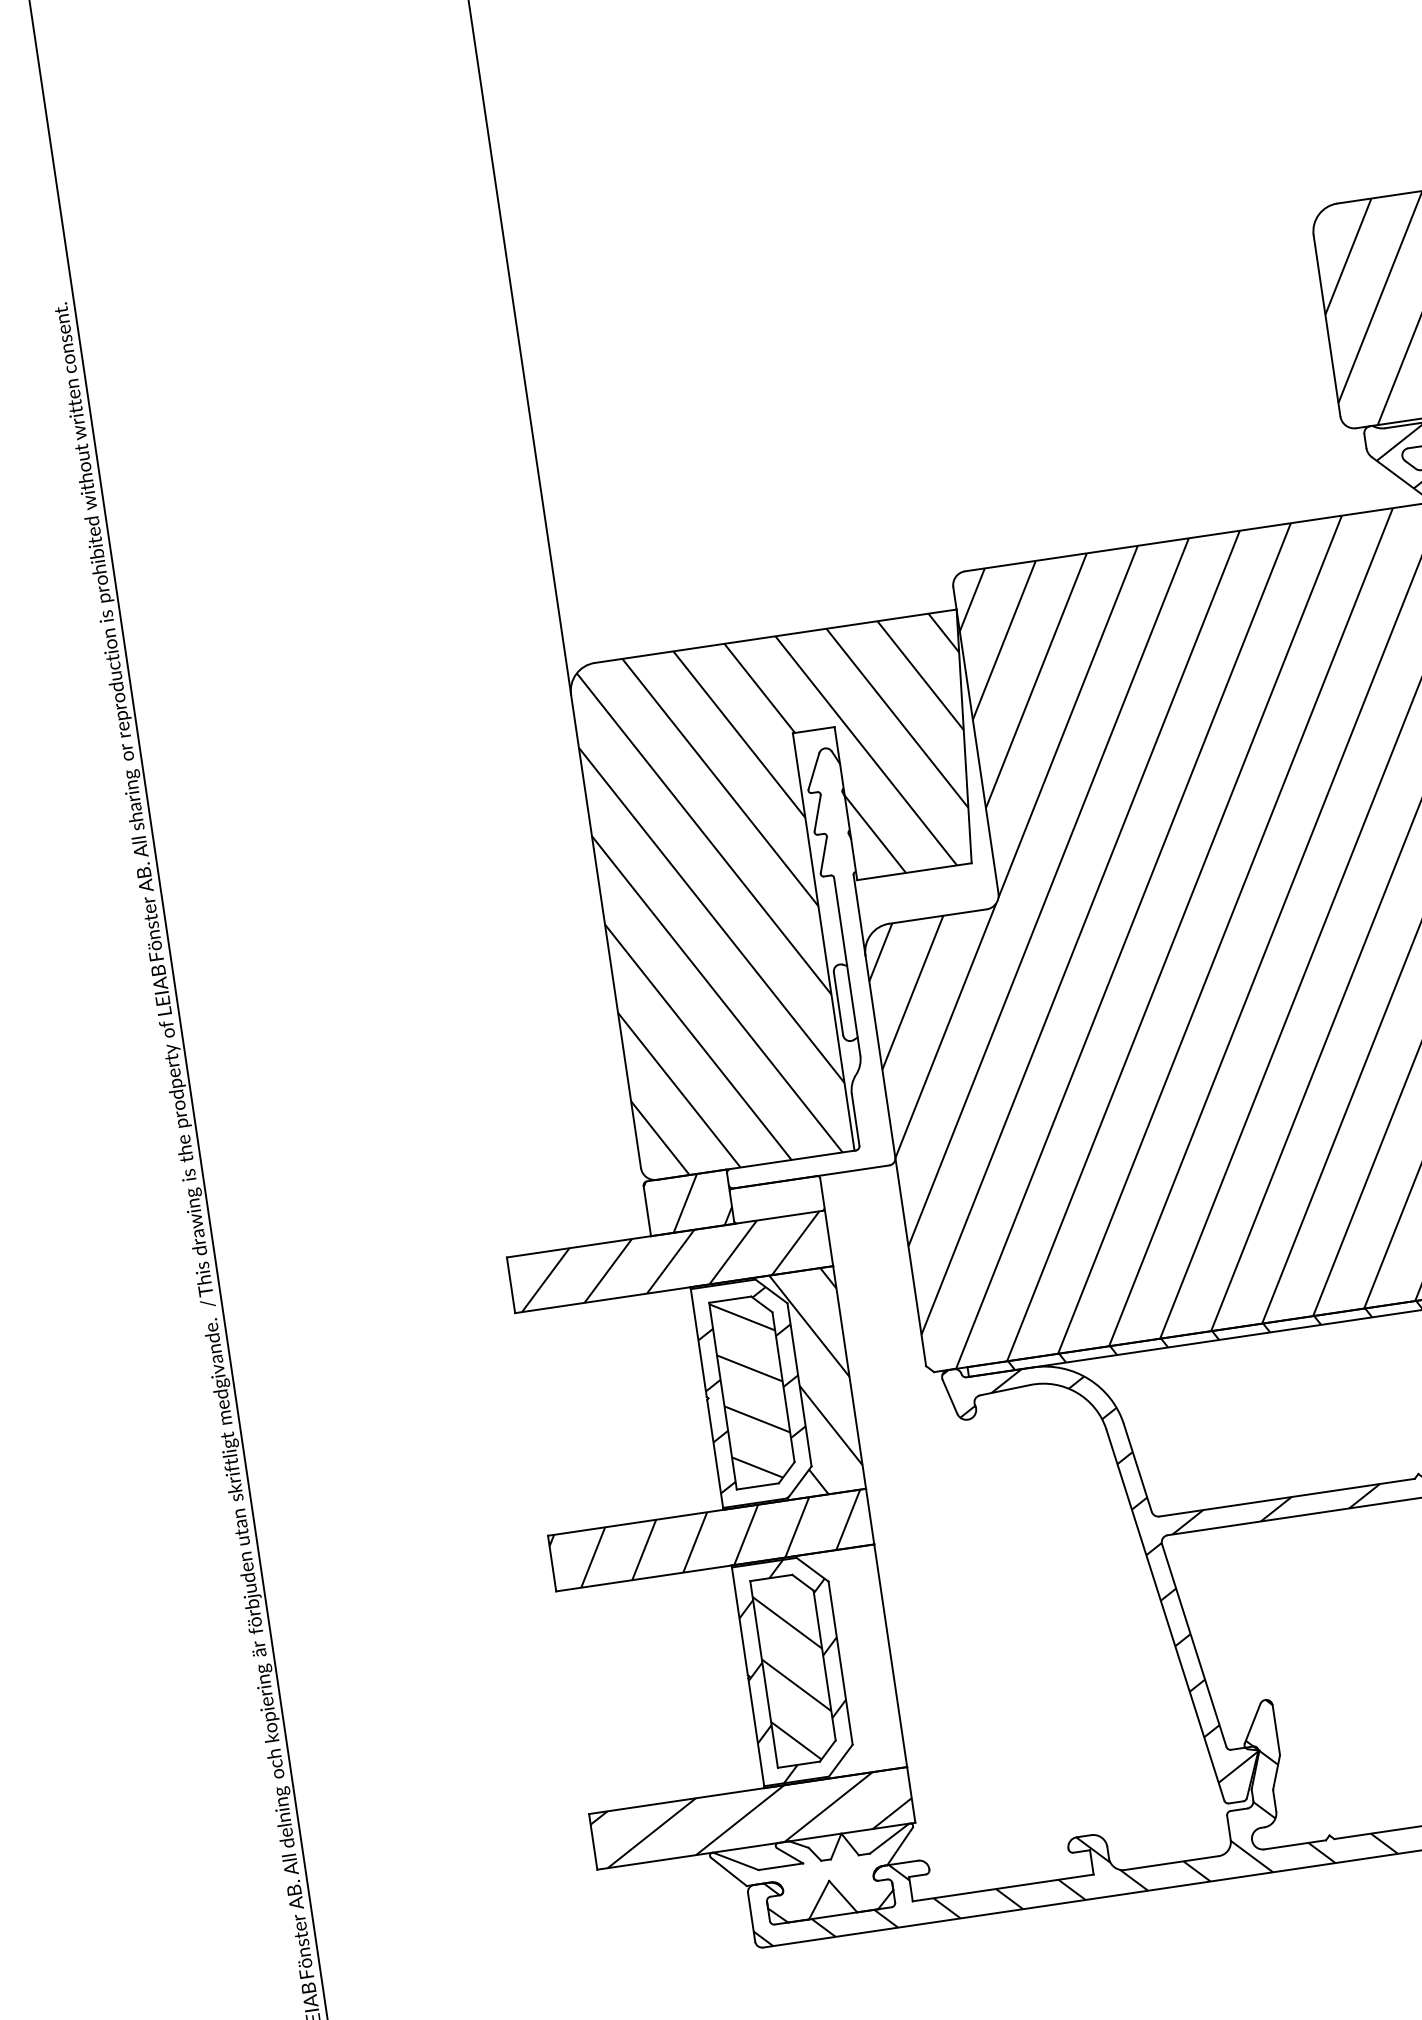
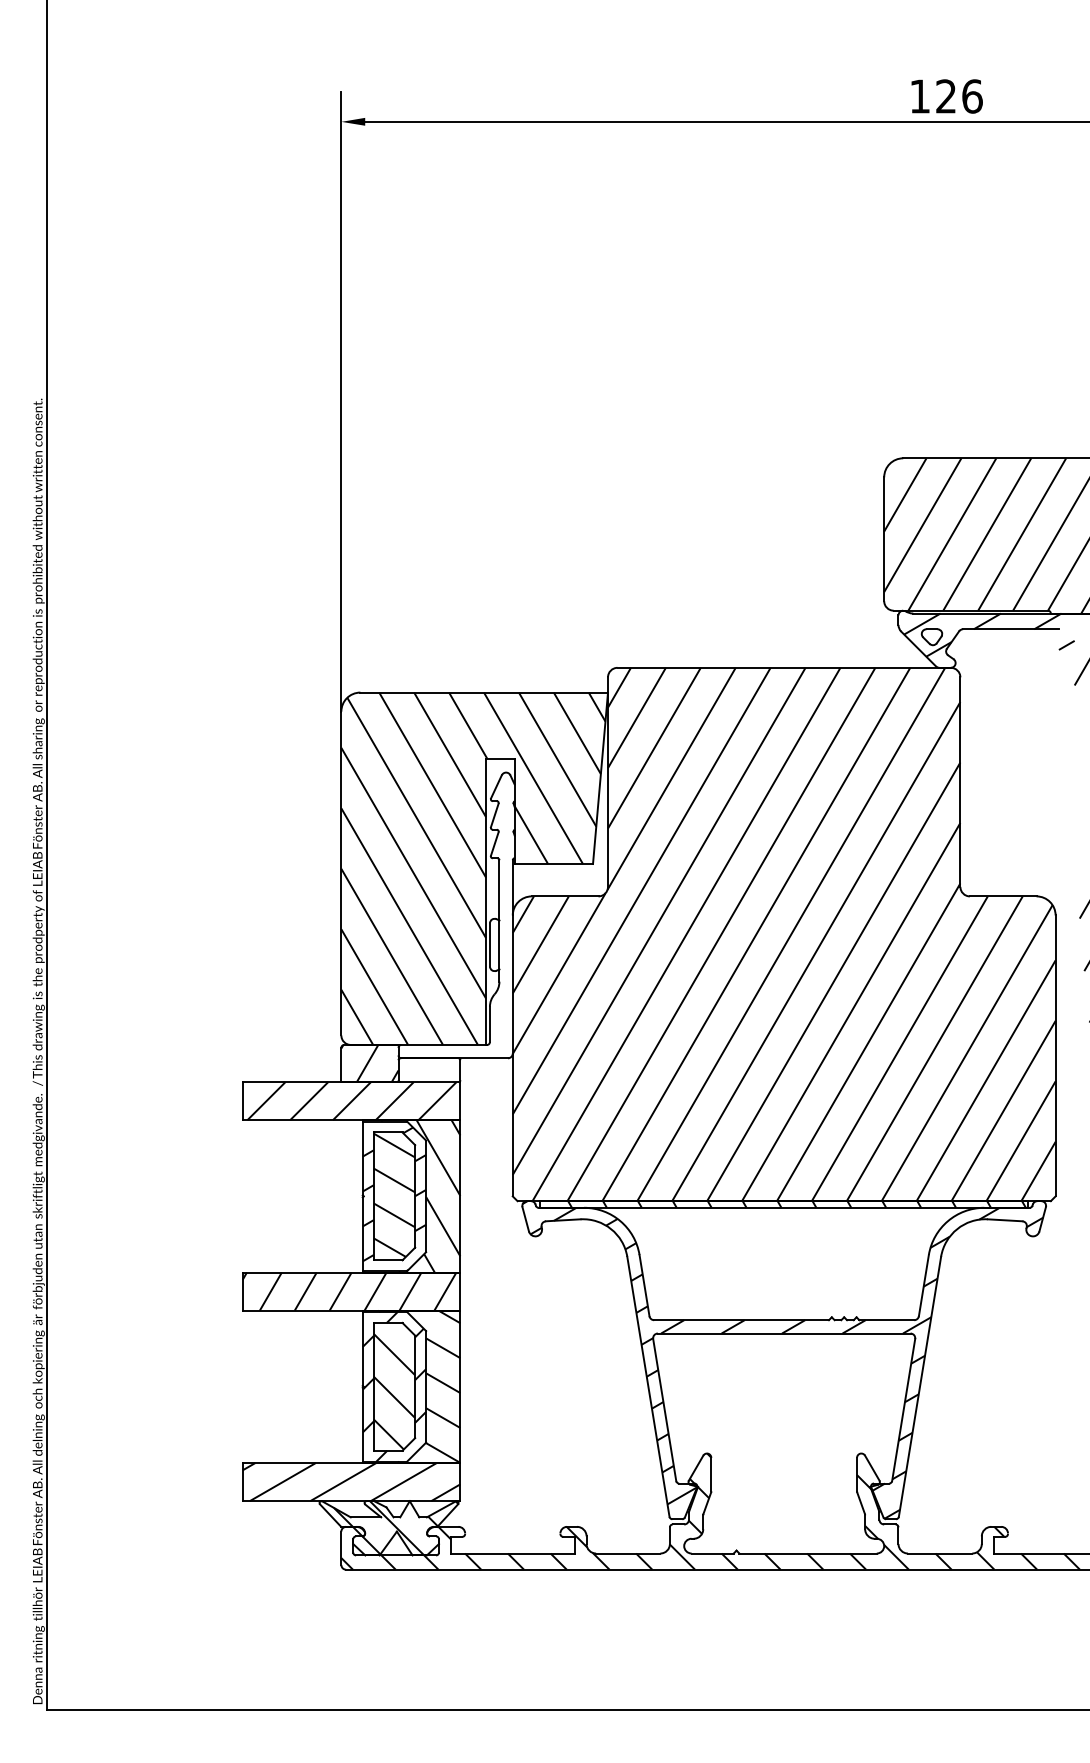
hatch: (830, 1664) -> (419, 1386), added
hatch: (826, 1876) -> (395, 1528), added

